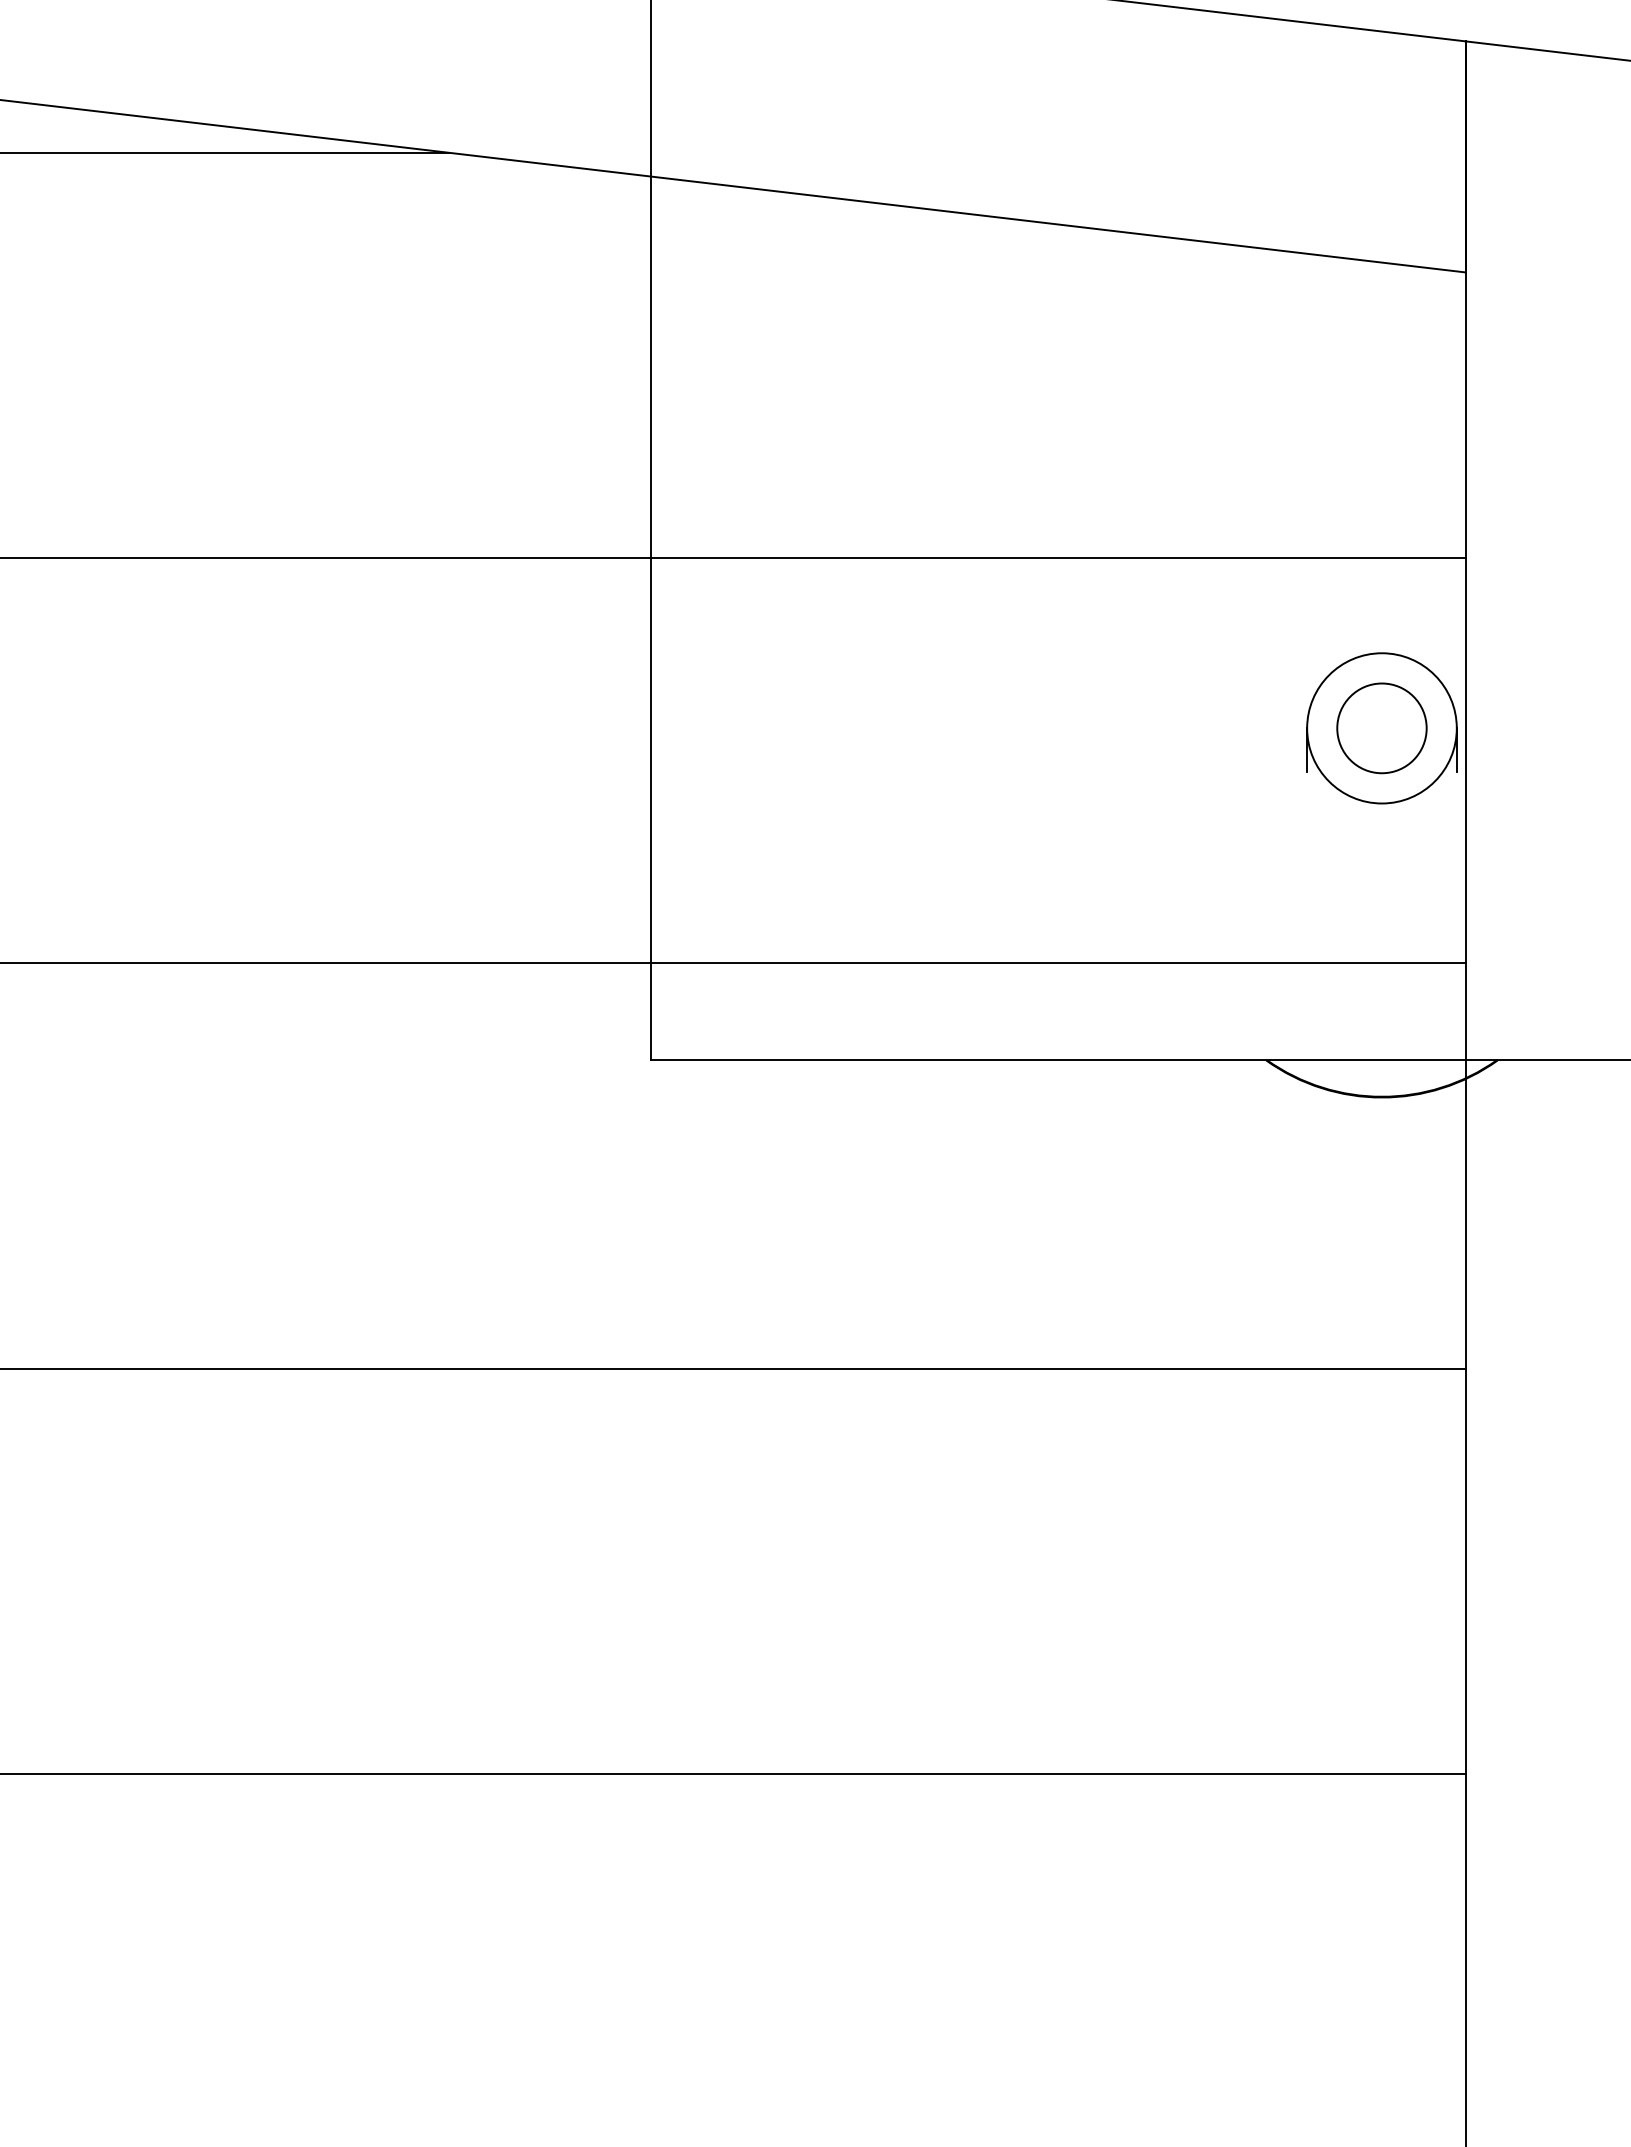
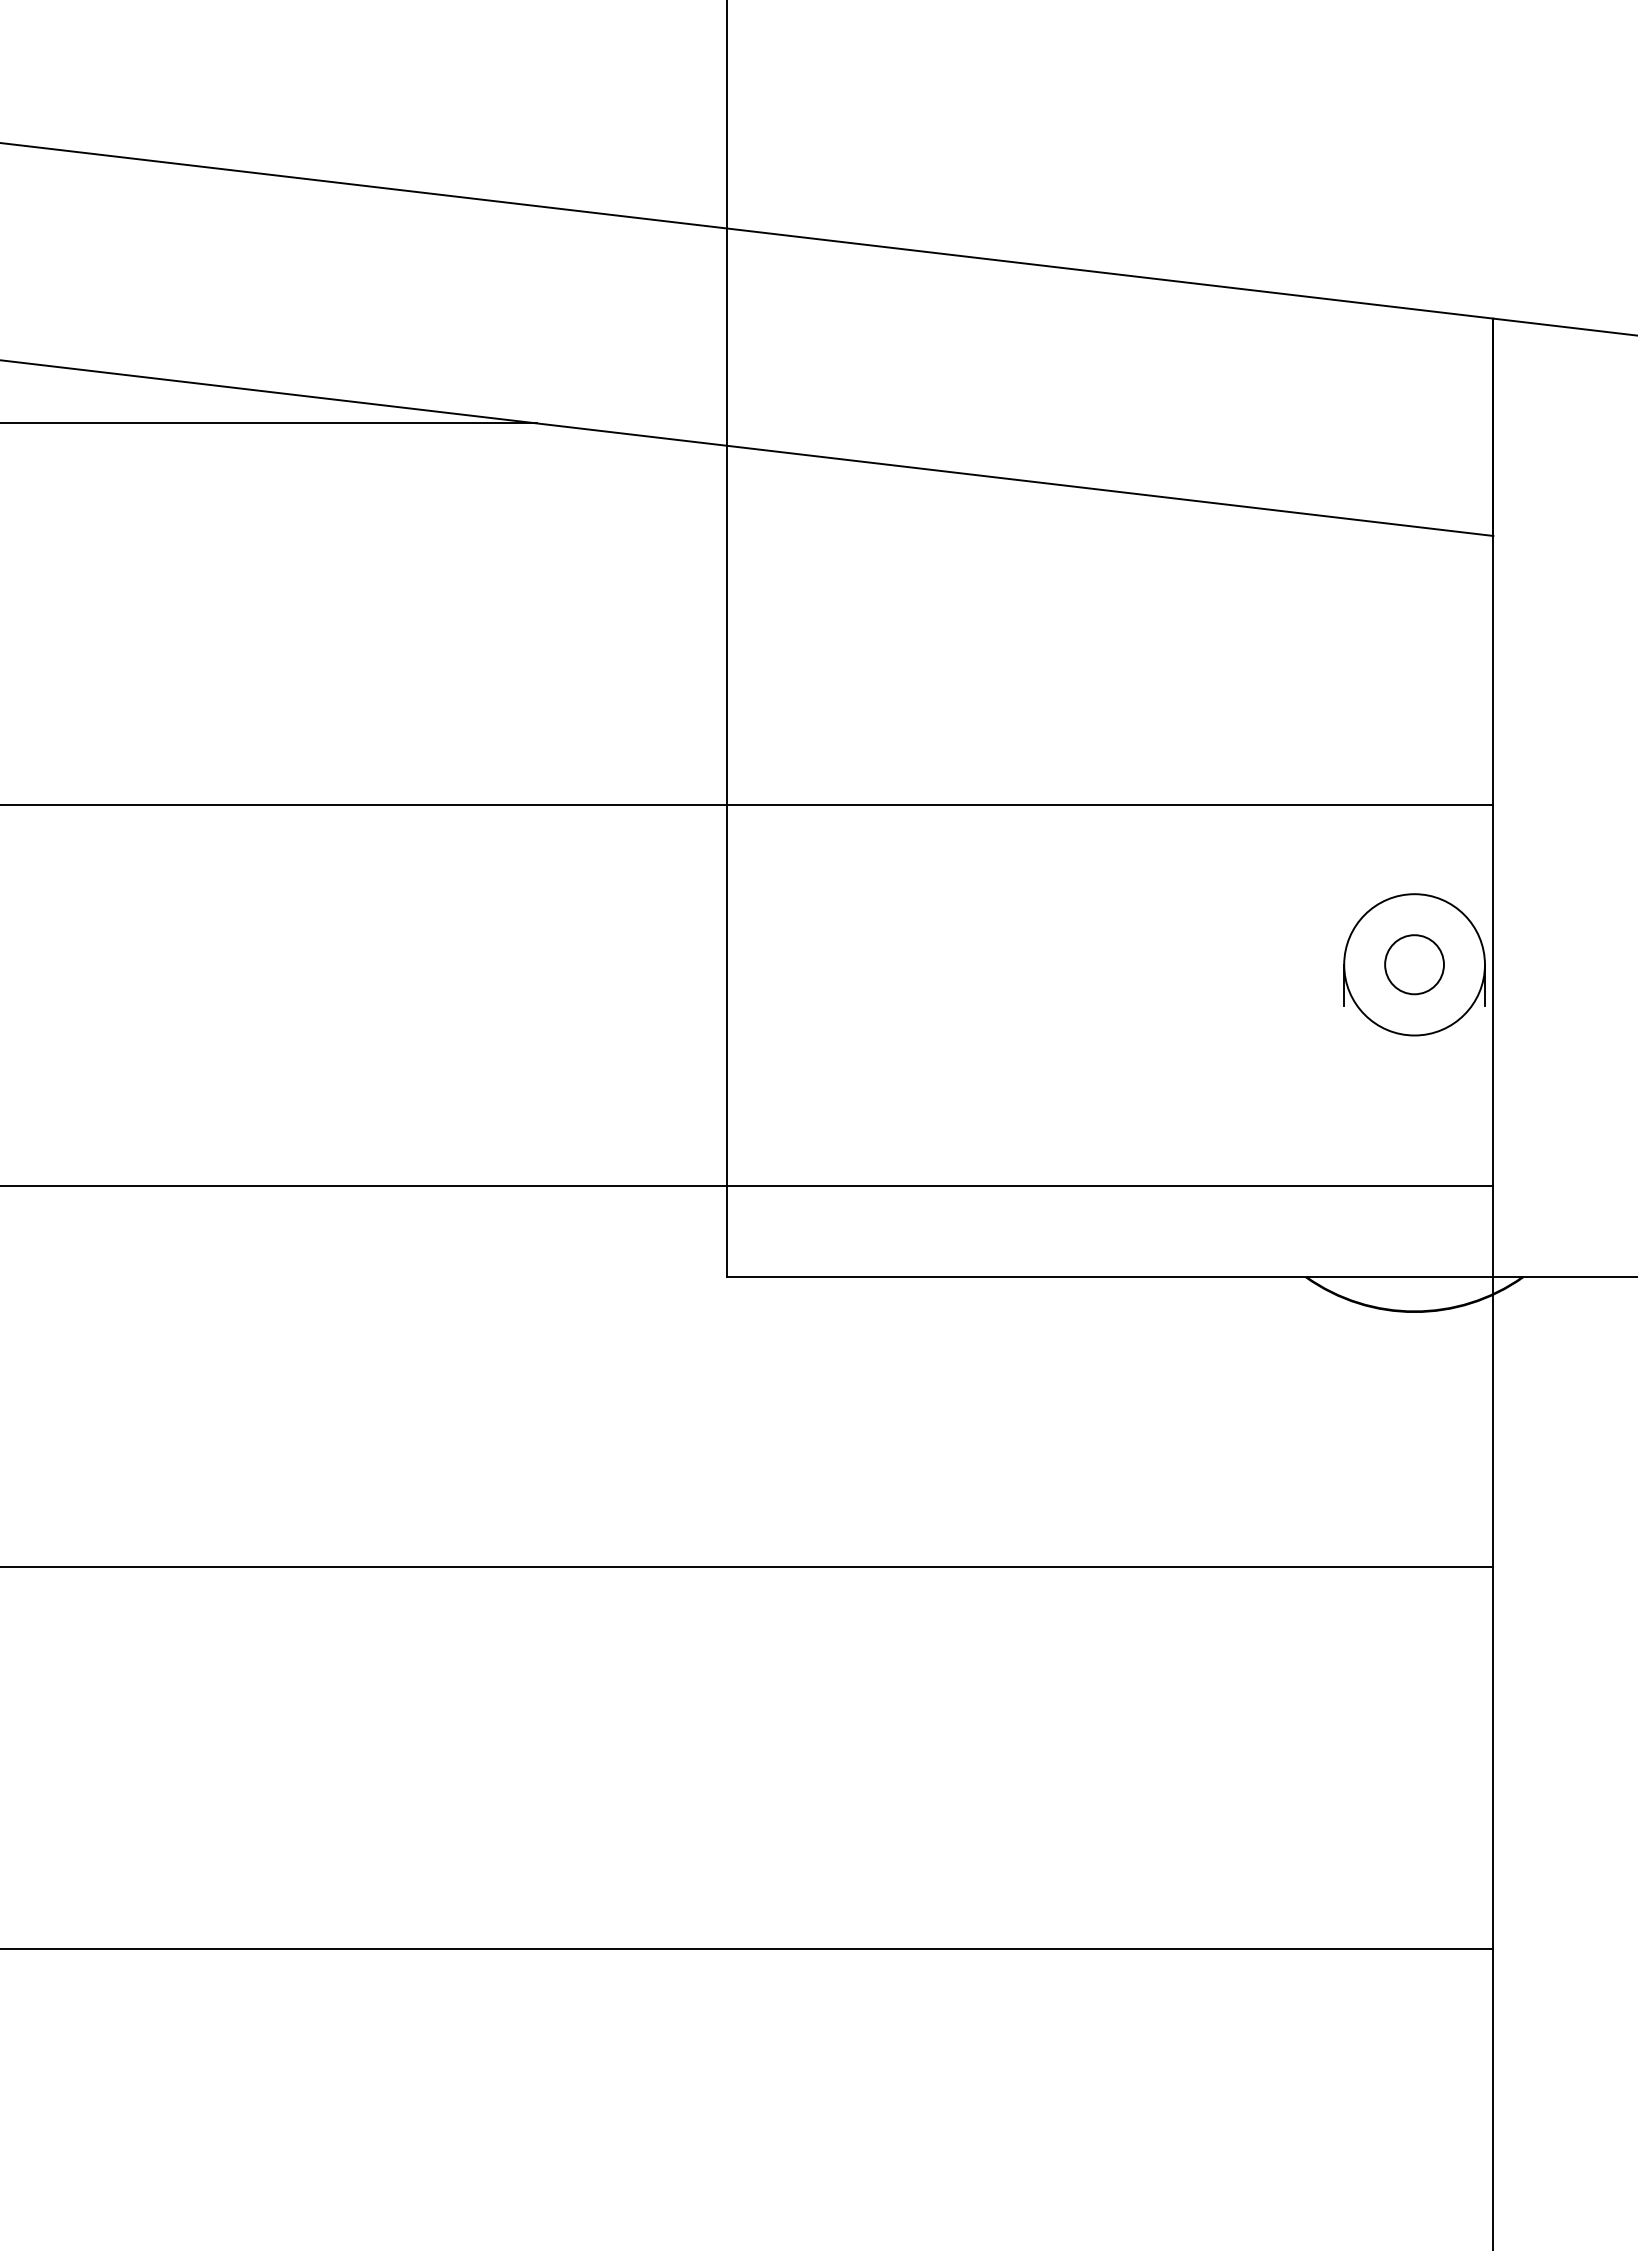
part: (1381, 728) -> (1414, 964), size x0.7

